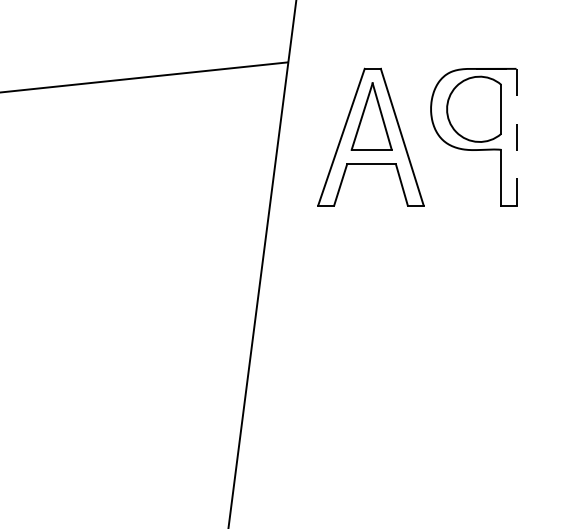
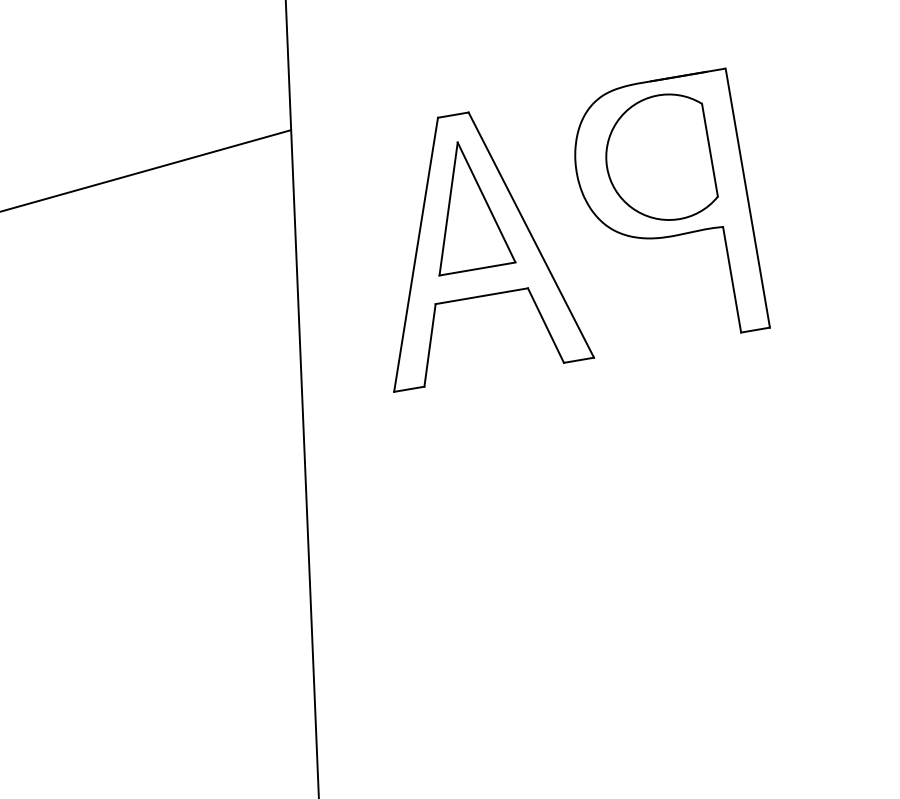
line: (516, 136) -> (747, 196), dashed -> solid

